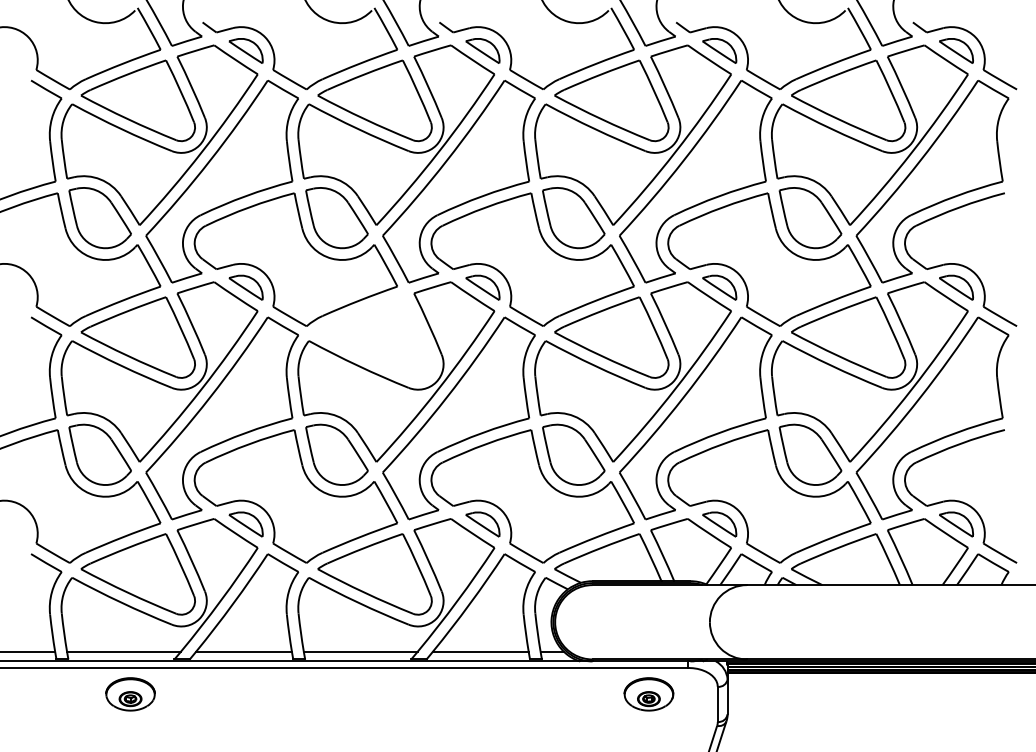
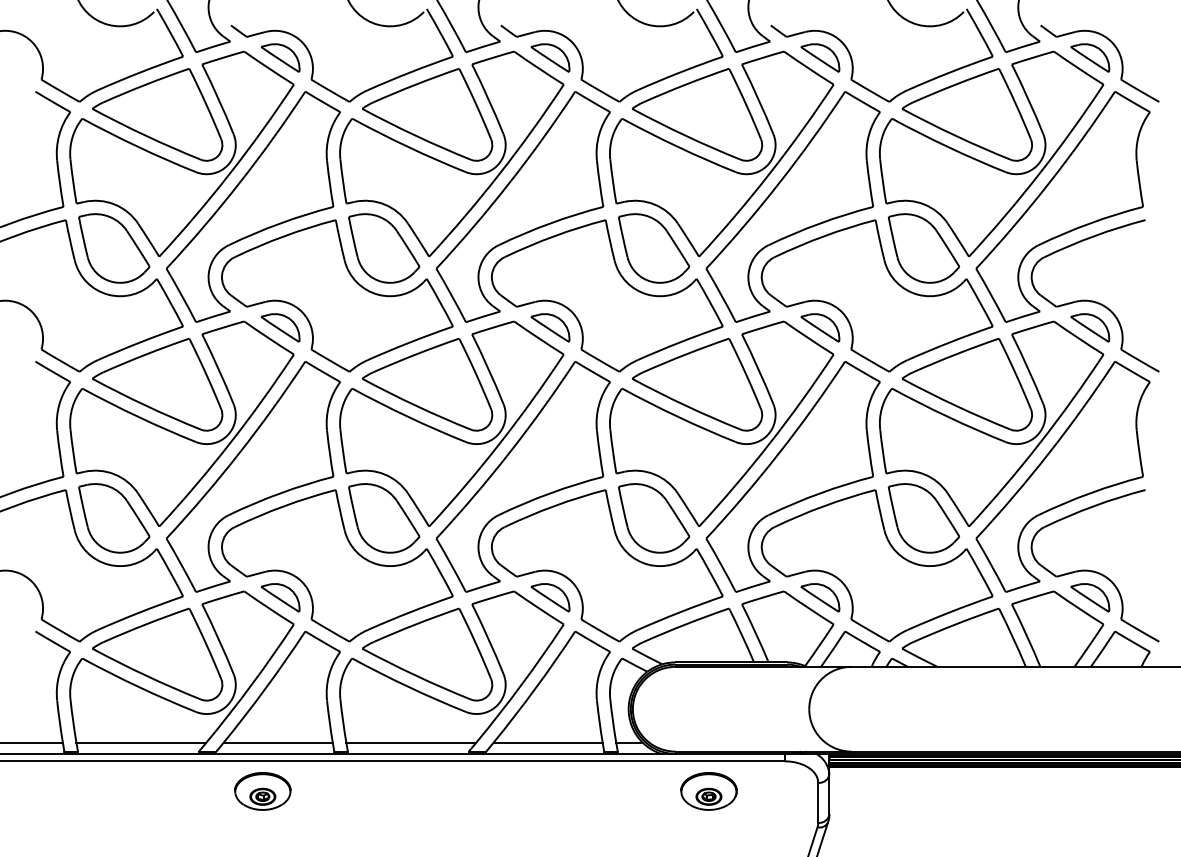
part: (374, 337) -> (426, 384), added
part: (130, 694) -> (262, 791), moved
part: (648, 694) -> (708, 791), moved

